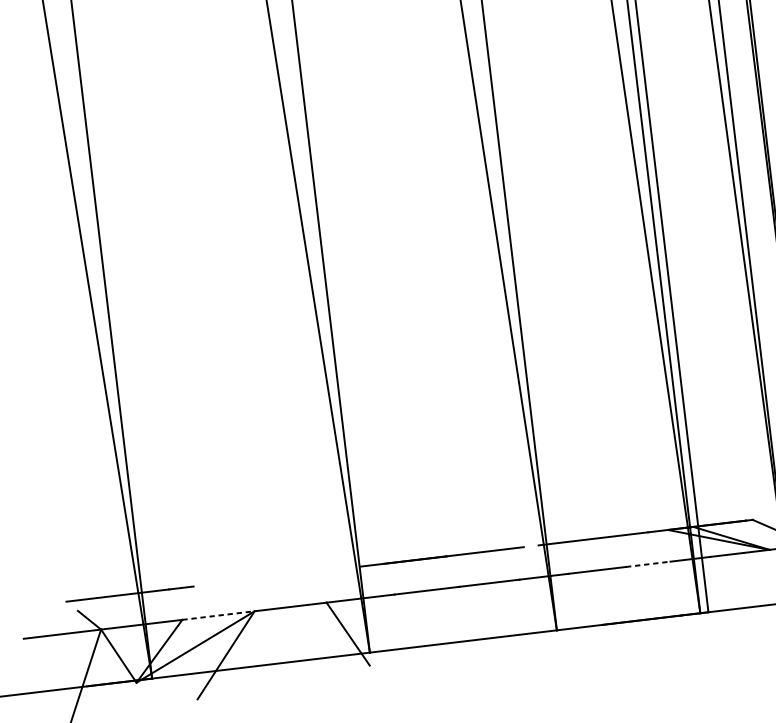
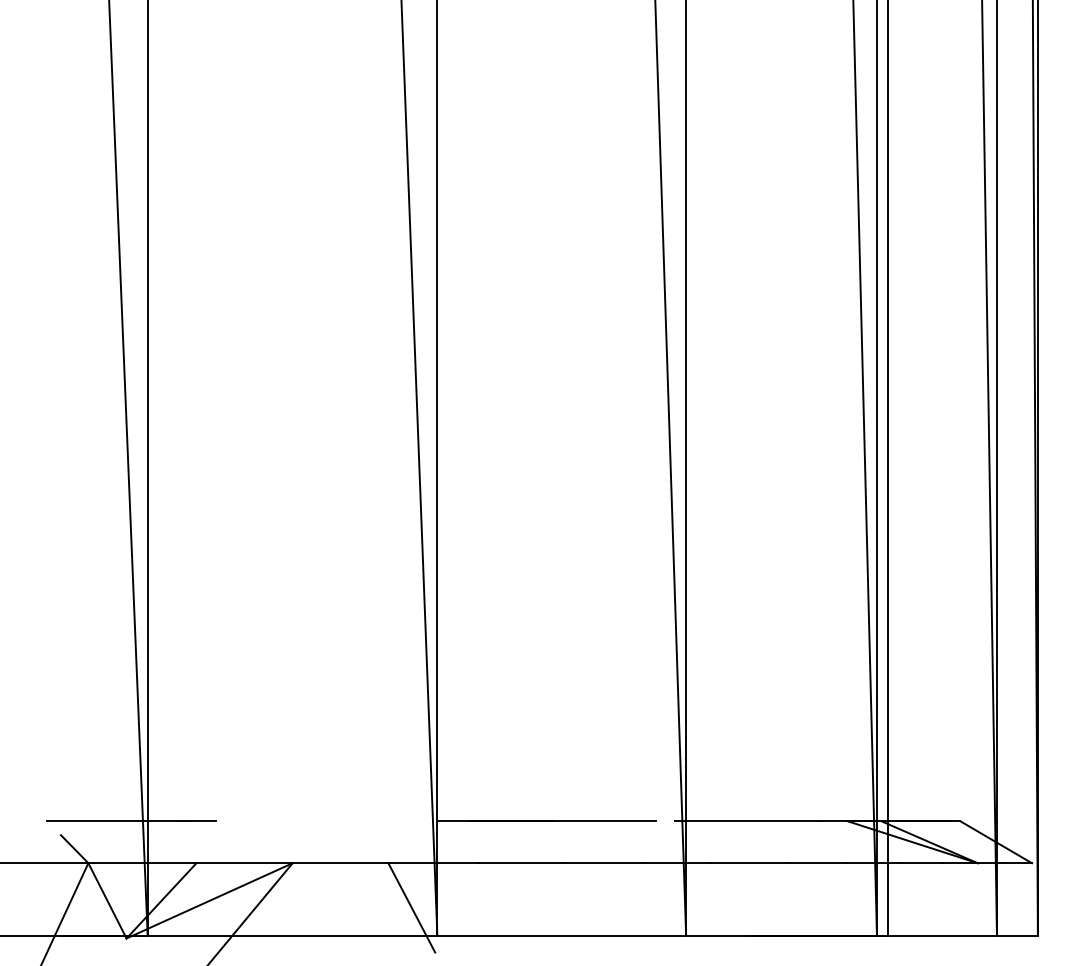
line: (648, 564) -> (816, 863), dashed -> solid
line: (219, 615) -> (245, 863), dashed -> solid

